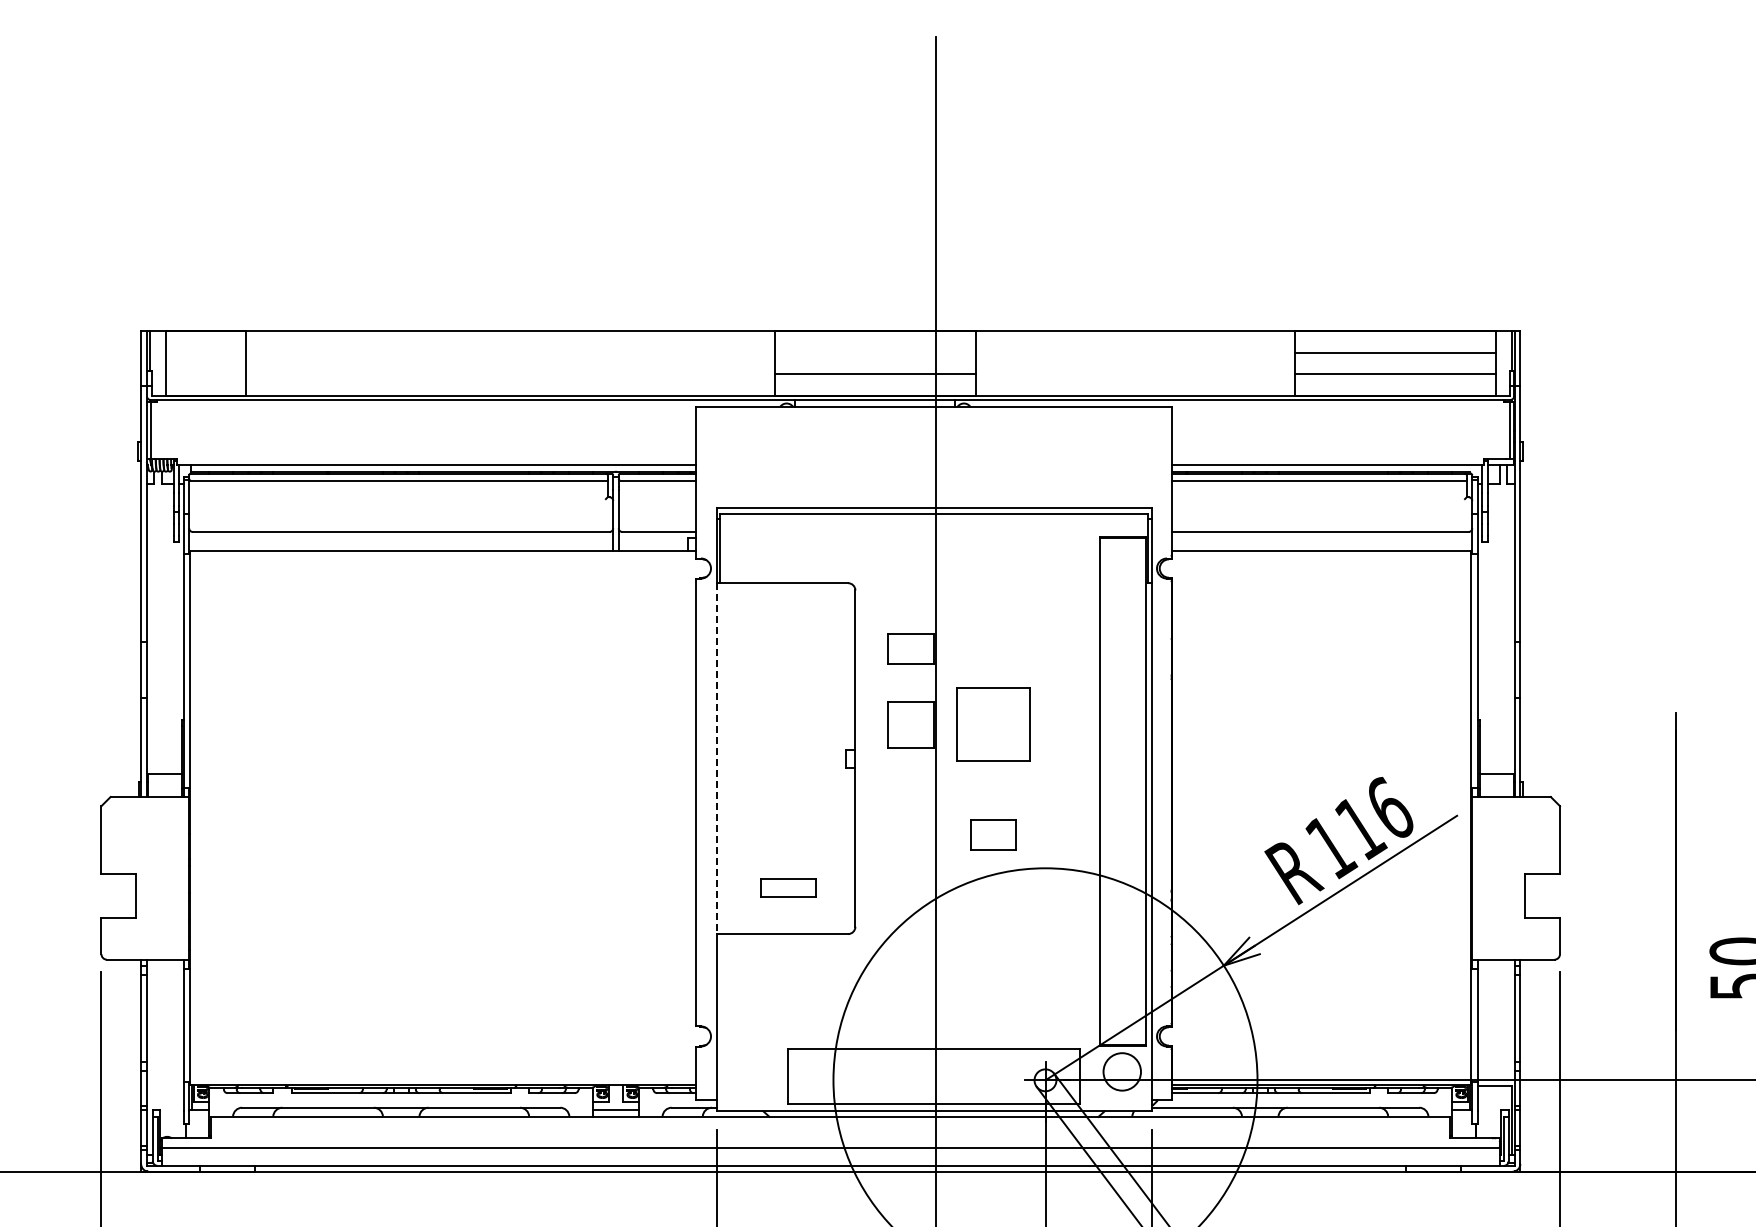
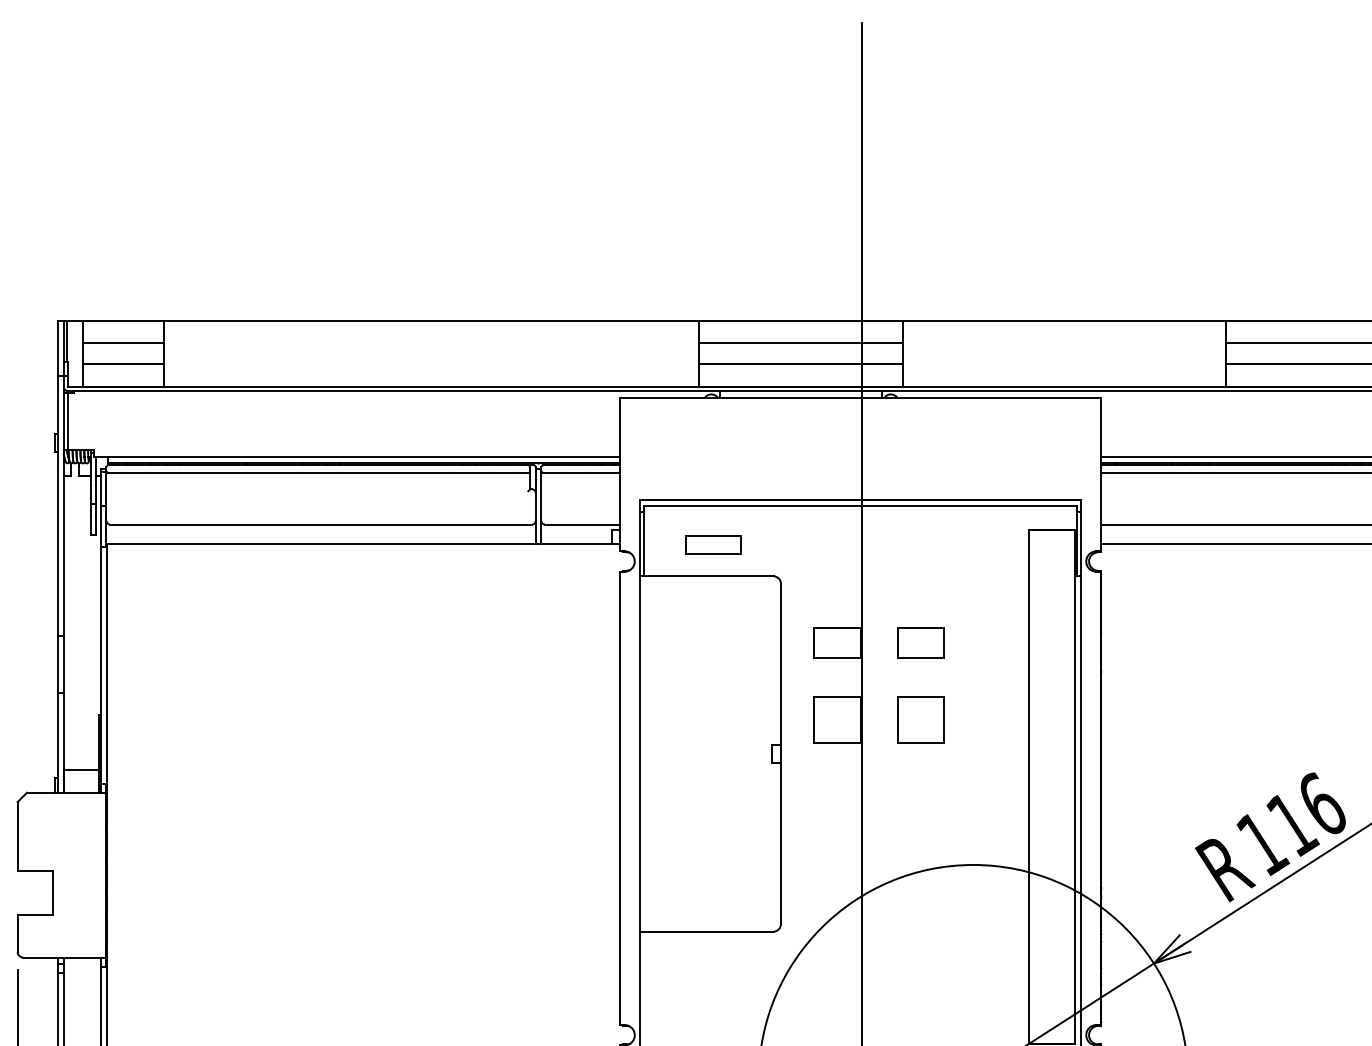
line: (205, 352) -> (122, 342), added
line: (874, 352) -> (800, 342), added
line: (205, 373) -> (122, 364), added
part: (993, 724) -> (920, 719), size x0.62
line: (716, 759) -> (640, 754), dashed -> solid
part: (993, 834) -> (920, 642), moved
part: (788, 887) -> (713, 544), moved

